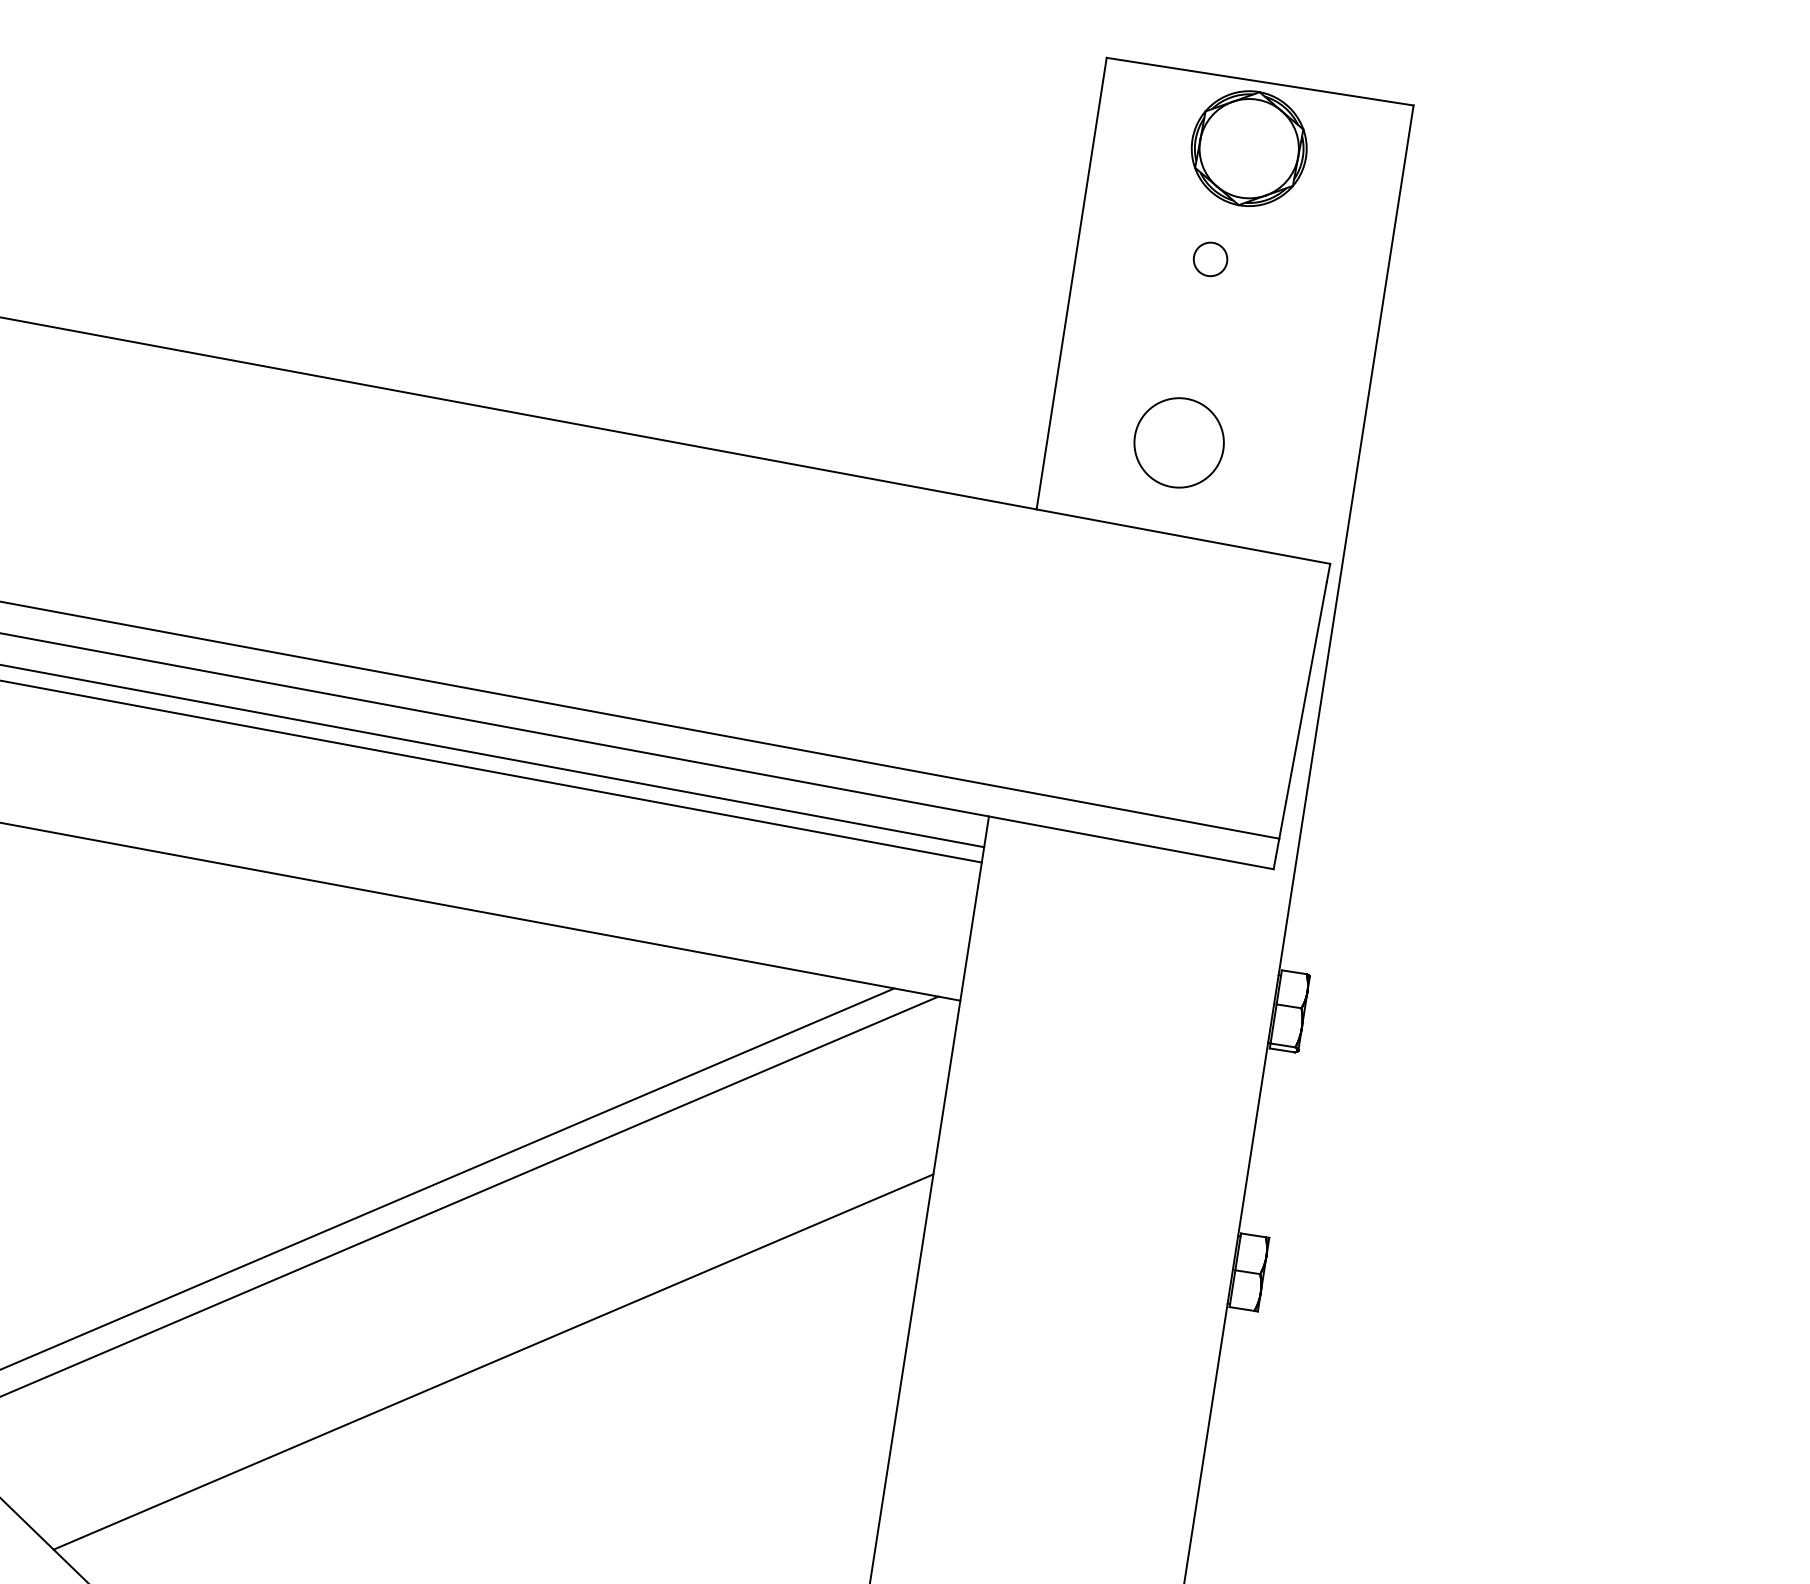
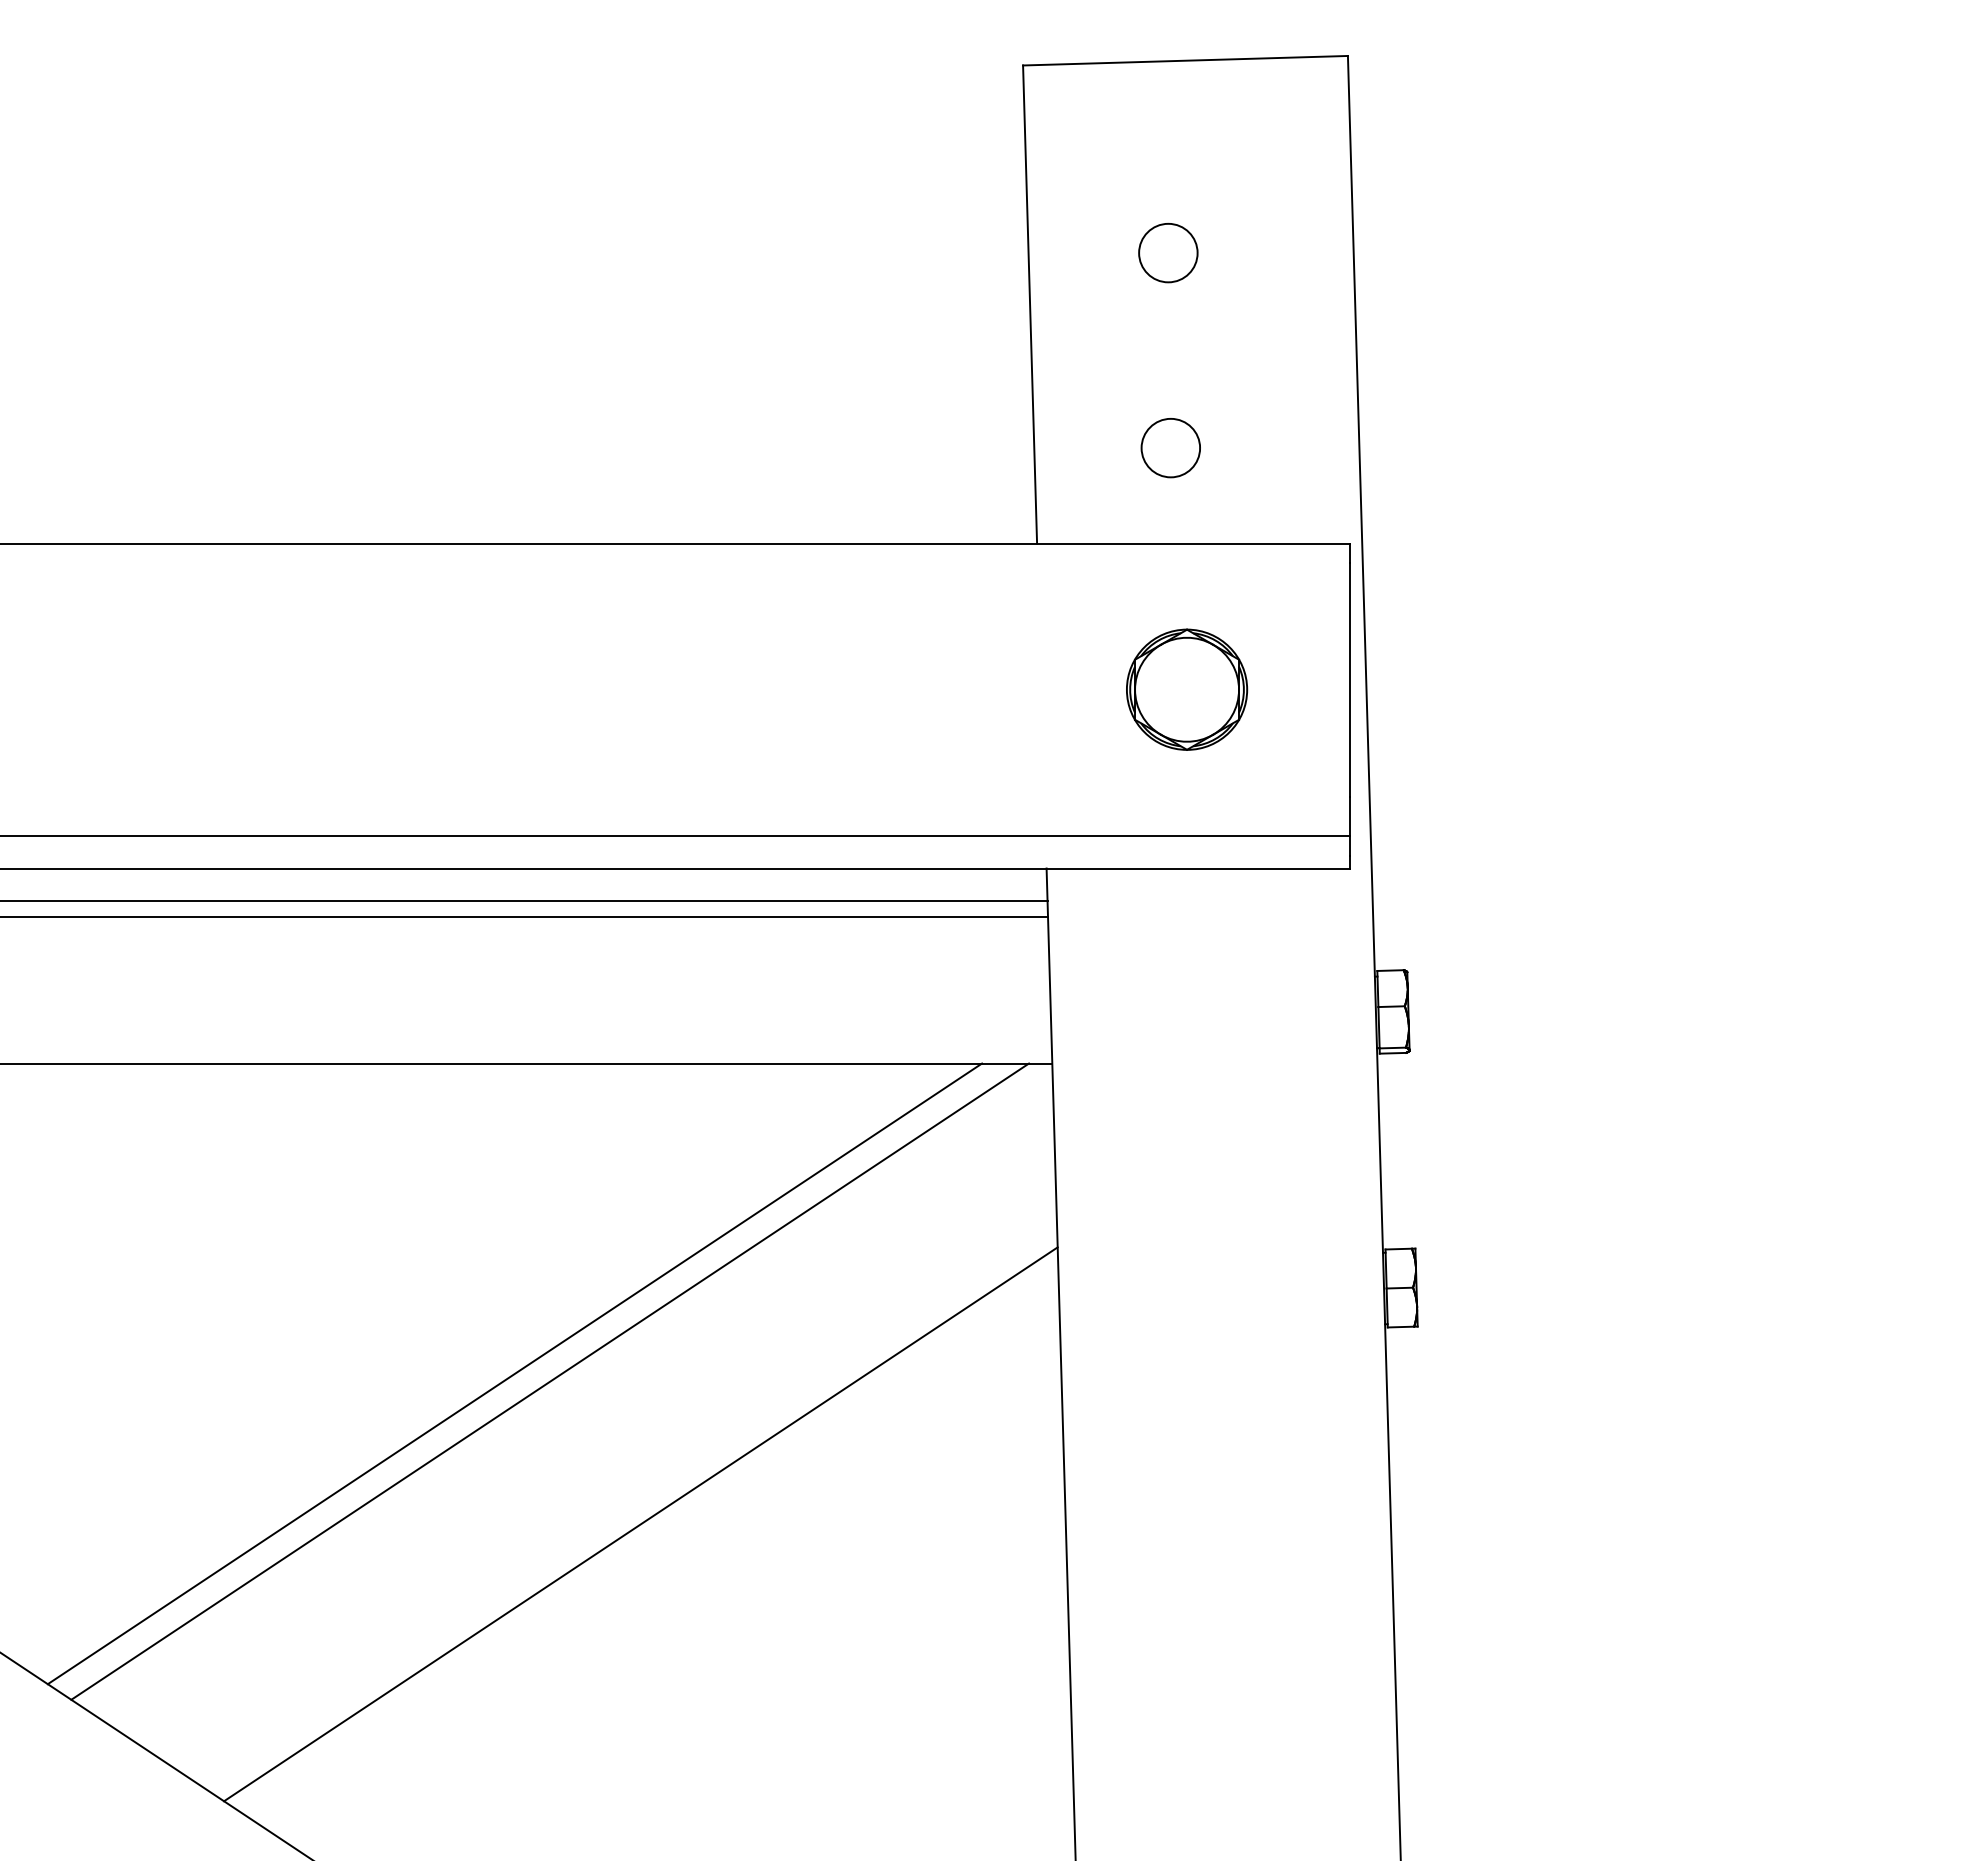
part: (1249, 148) -> (1187, 689), moved
circle: (1210, 258) -> (1168, 252), size x1.67
circle: (1178, 443) -> (1170, 448), size x0.62

